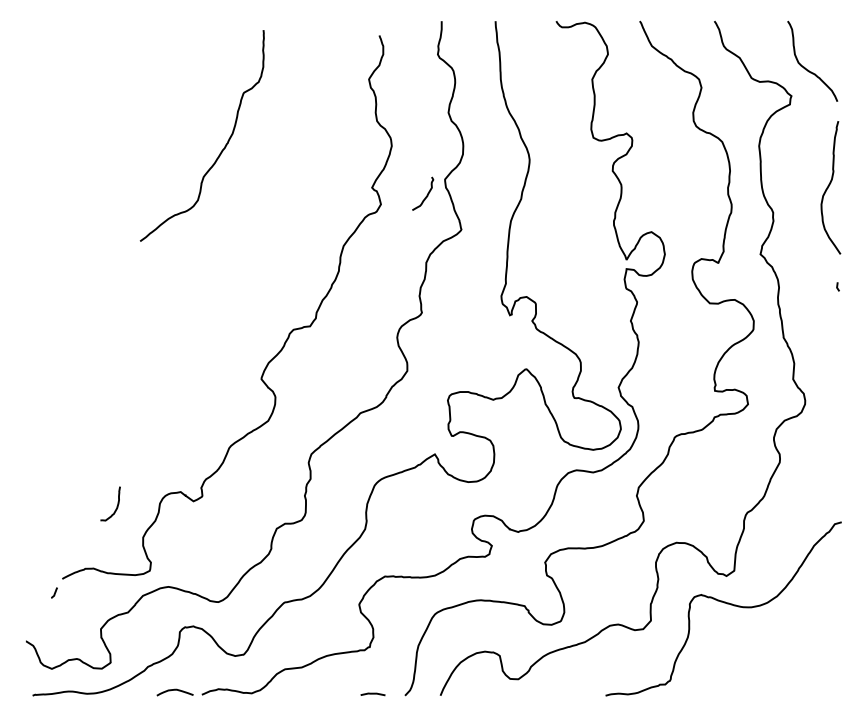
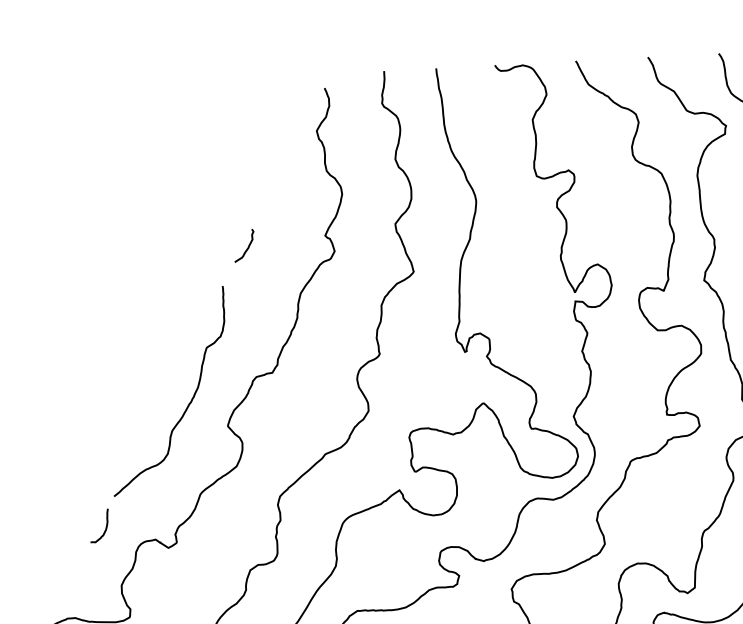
curve: (221, 150) -> (188, 404), moved
curve: (426, 195) -> (247, 247), moved
curve: (116, 506) -> (105, 528), moved

